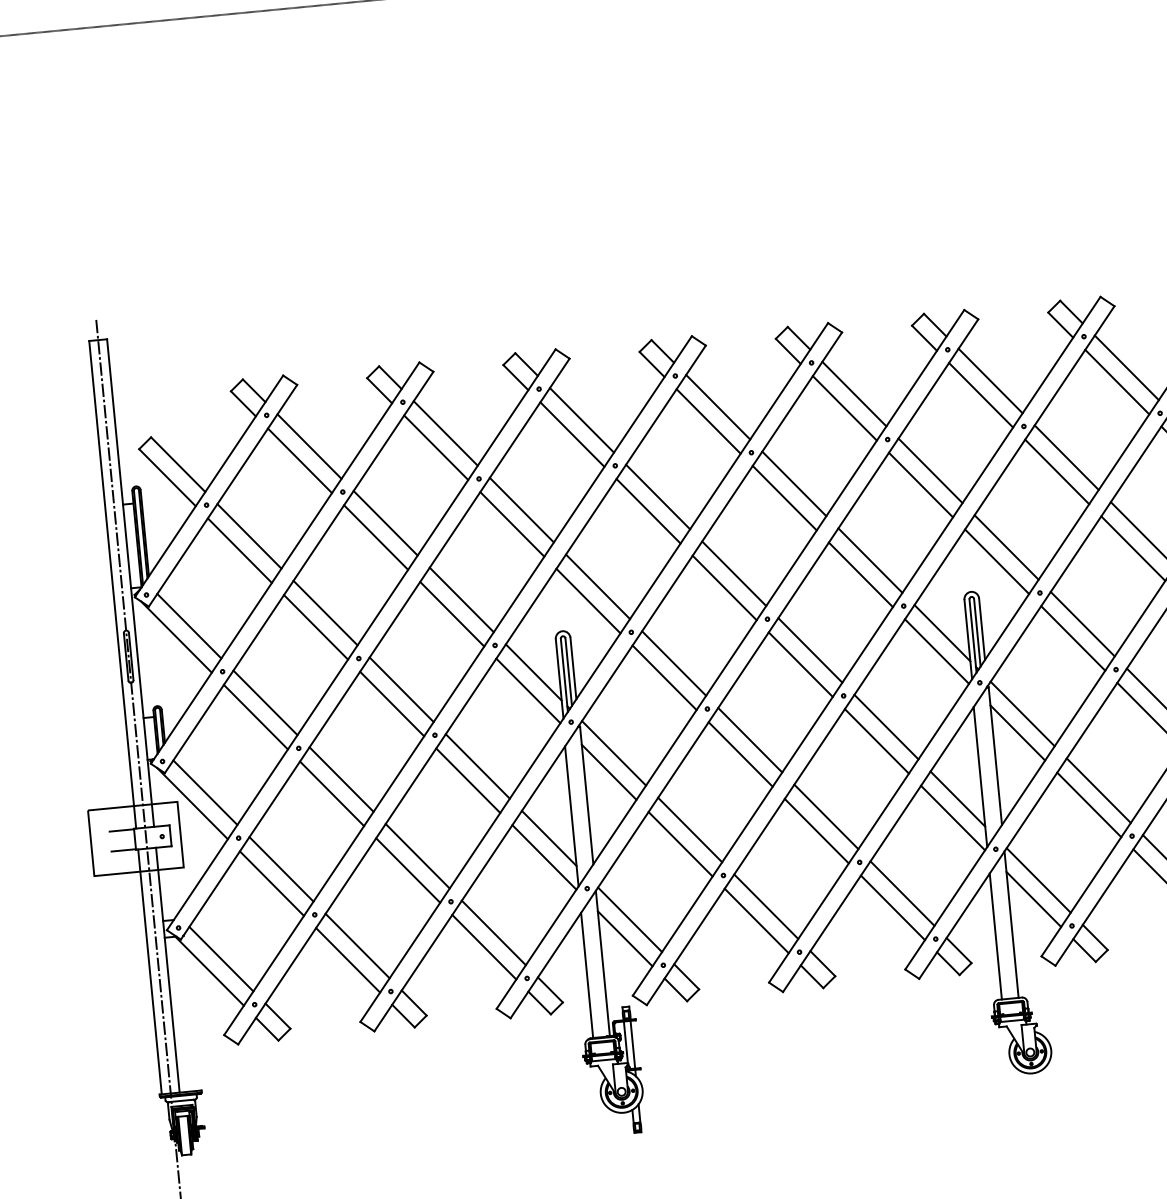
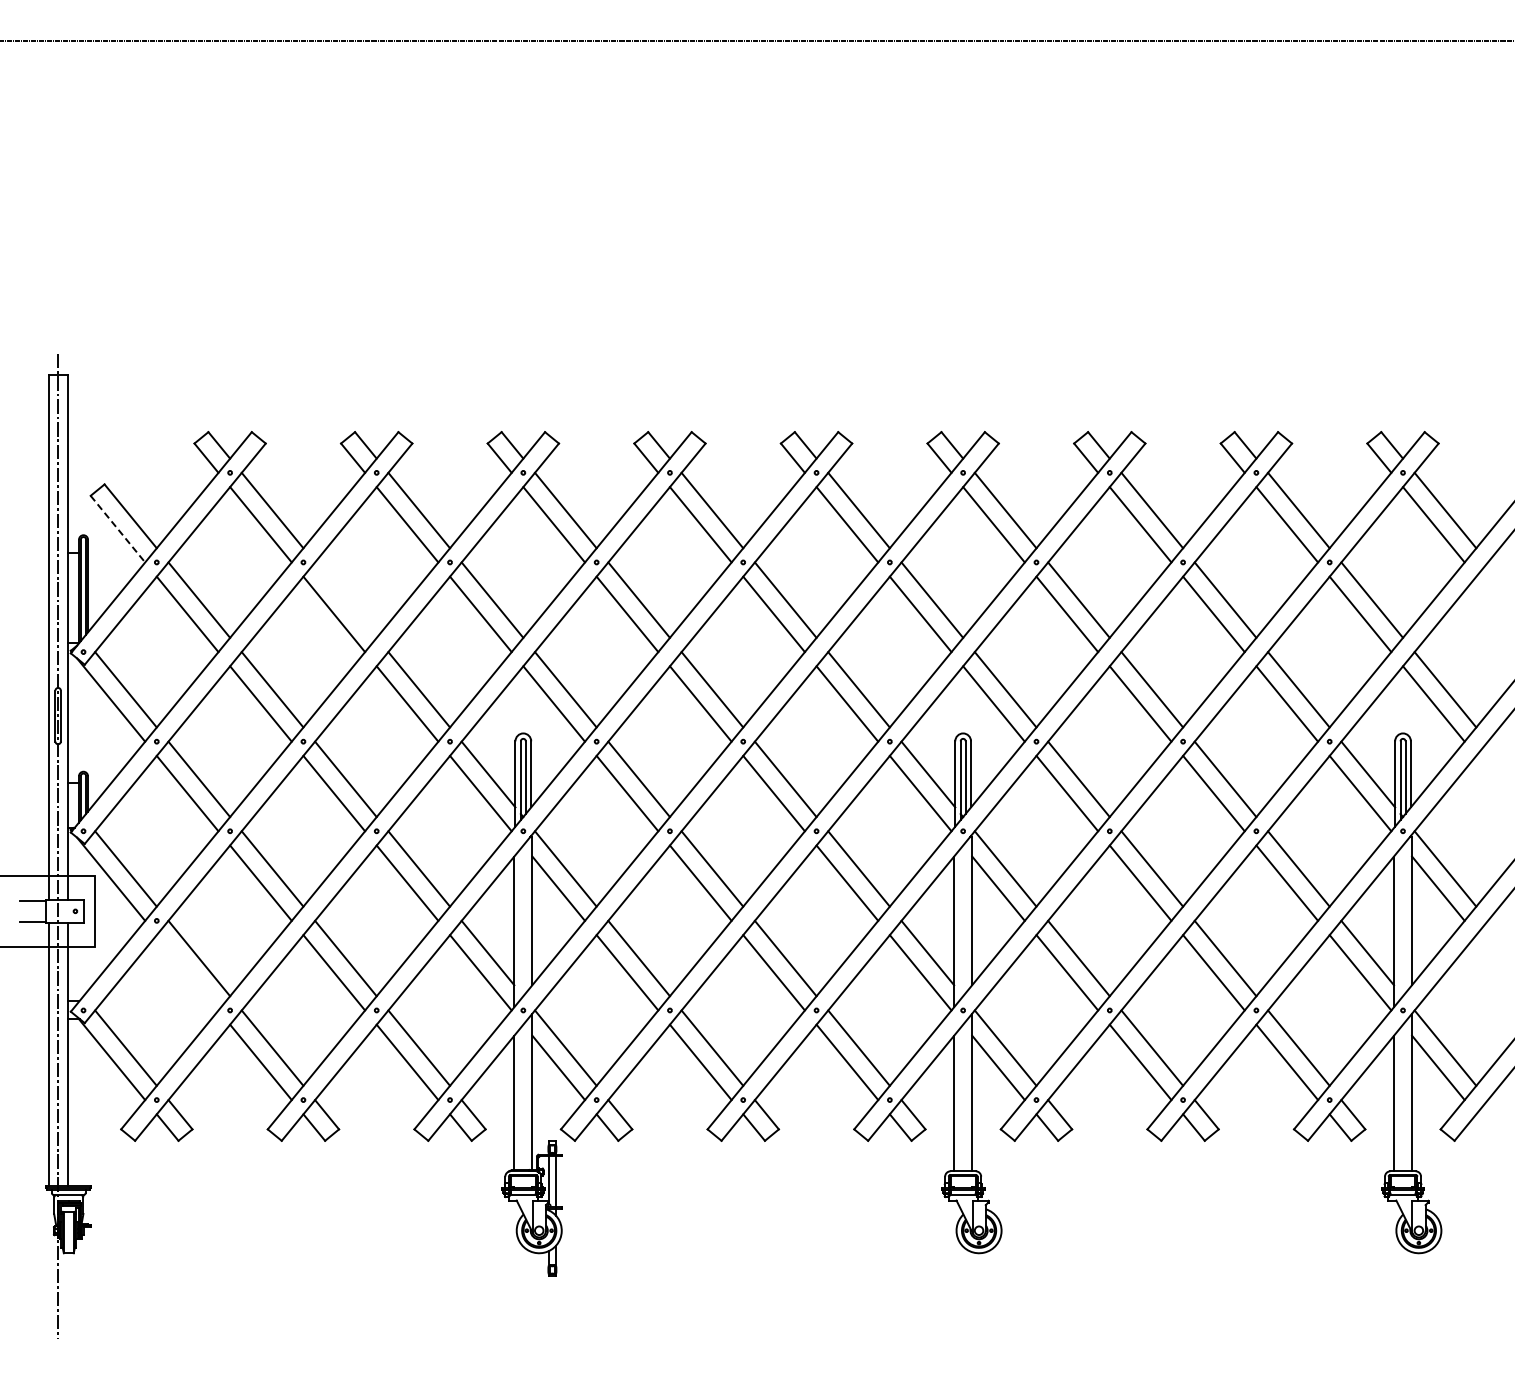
line: (168, 477) -> (118, 529), solid -> dashed
line: (385, 522) -> (345, 599), removed
line: (271, 883) -> (187, 972), removed

